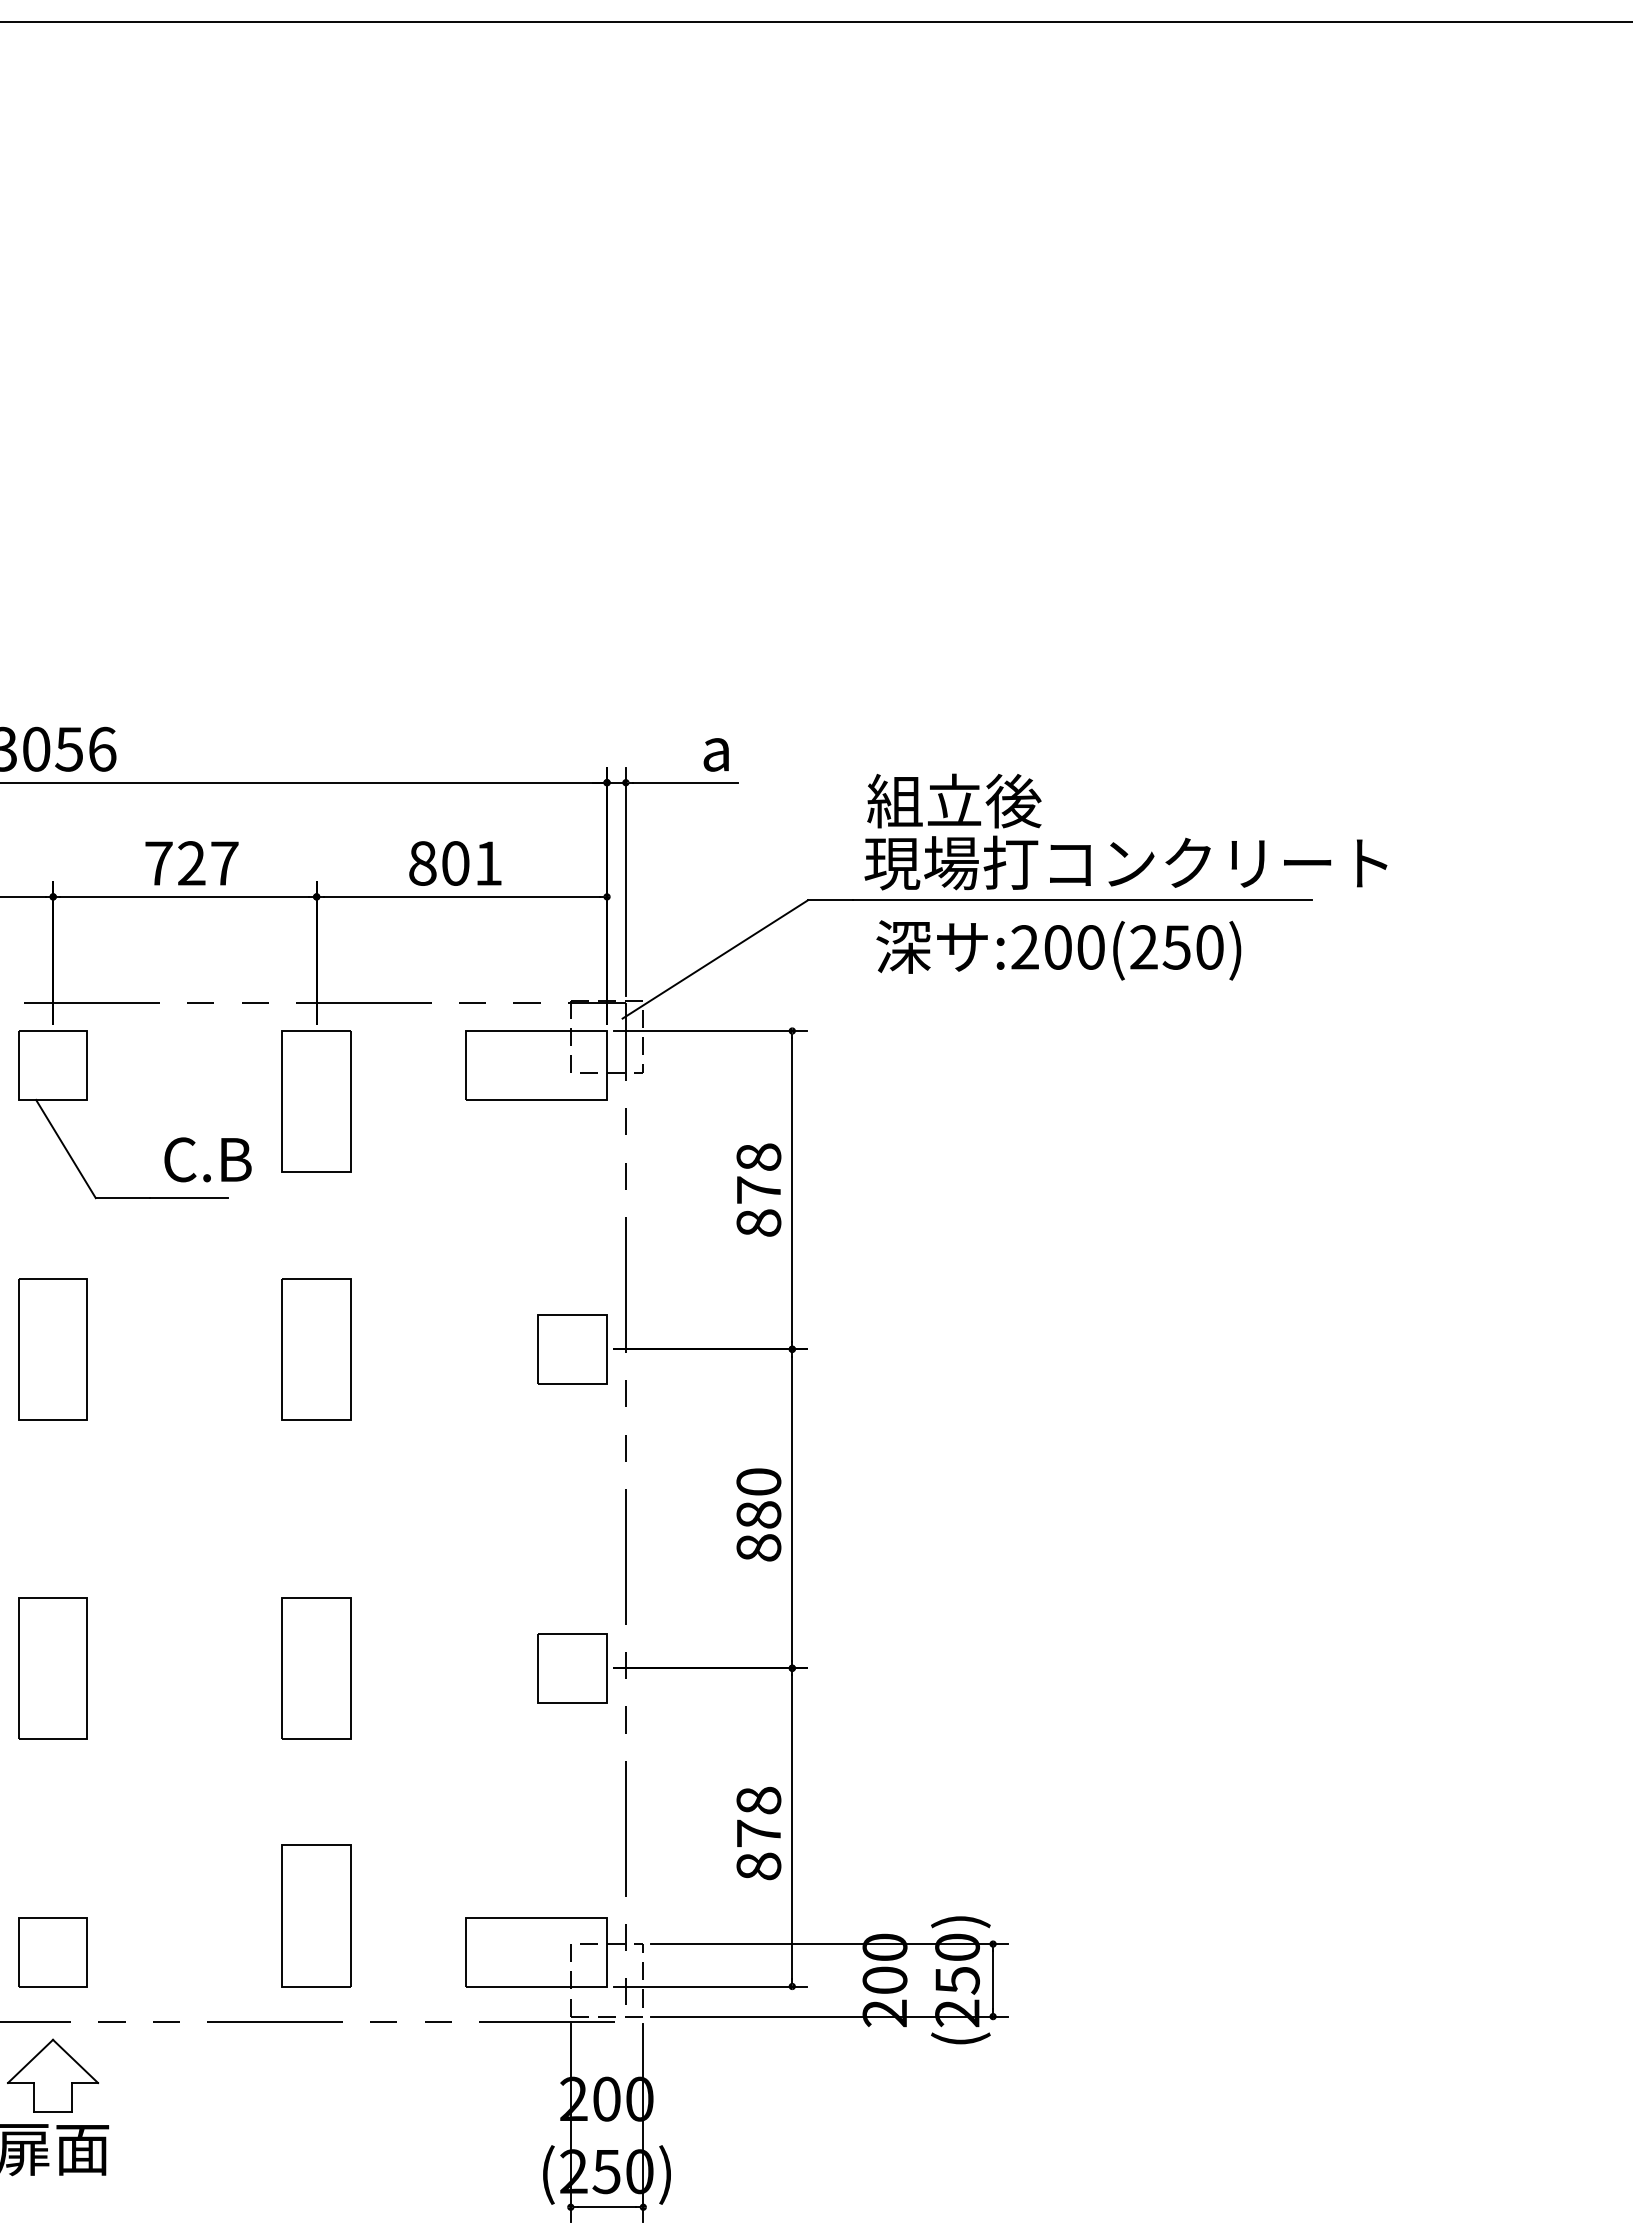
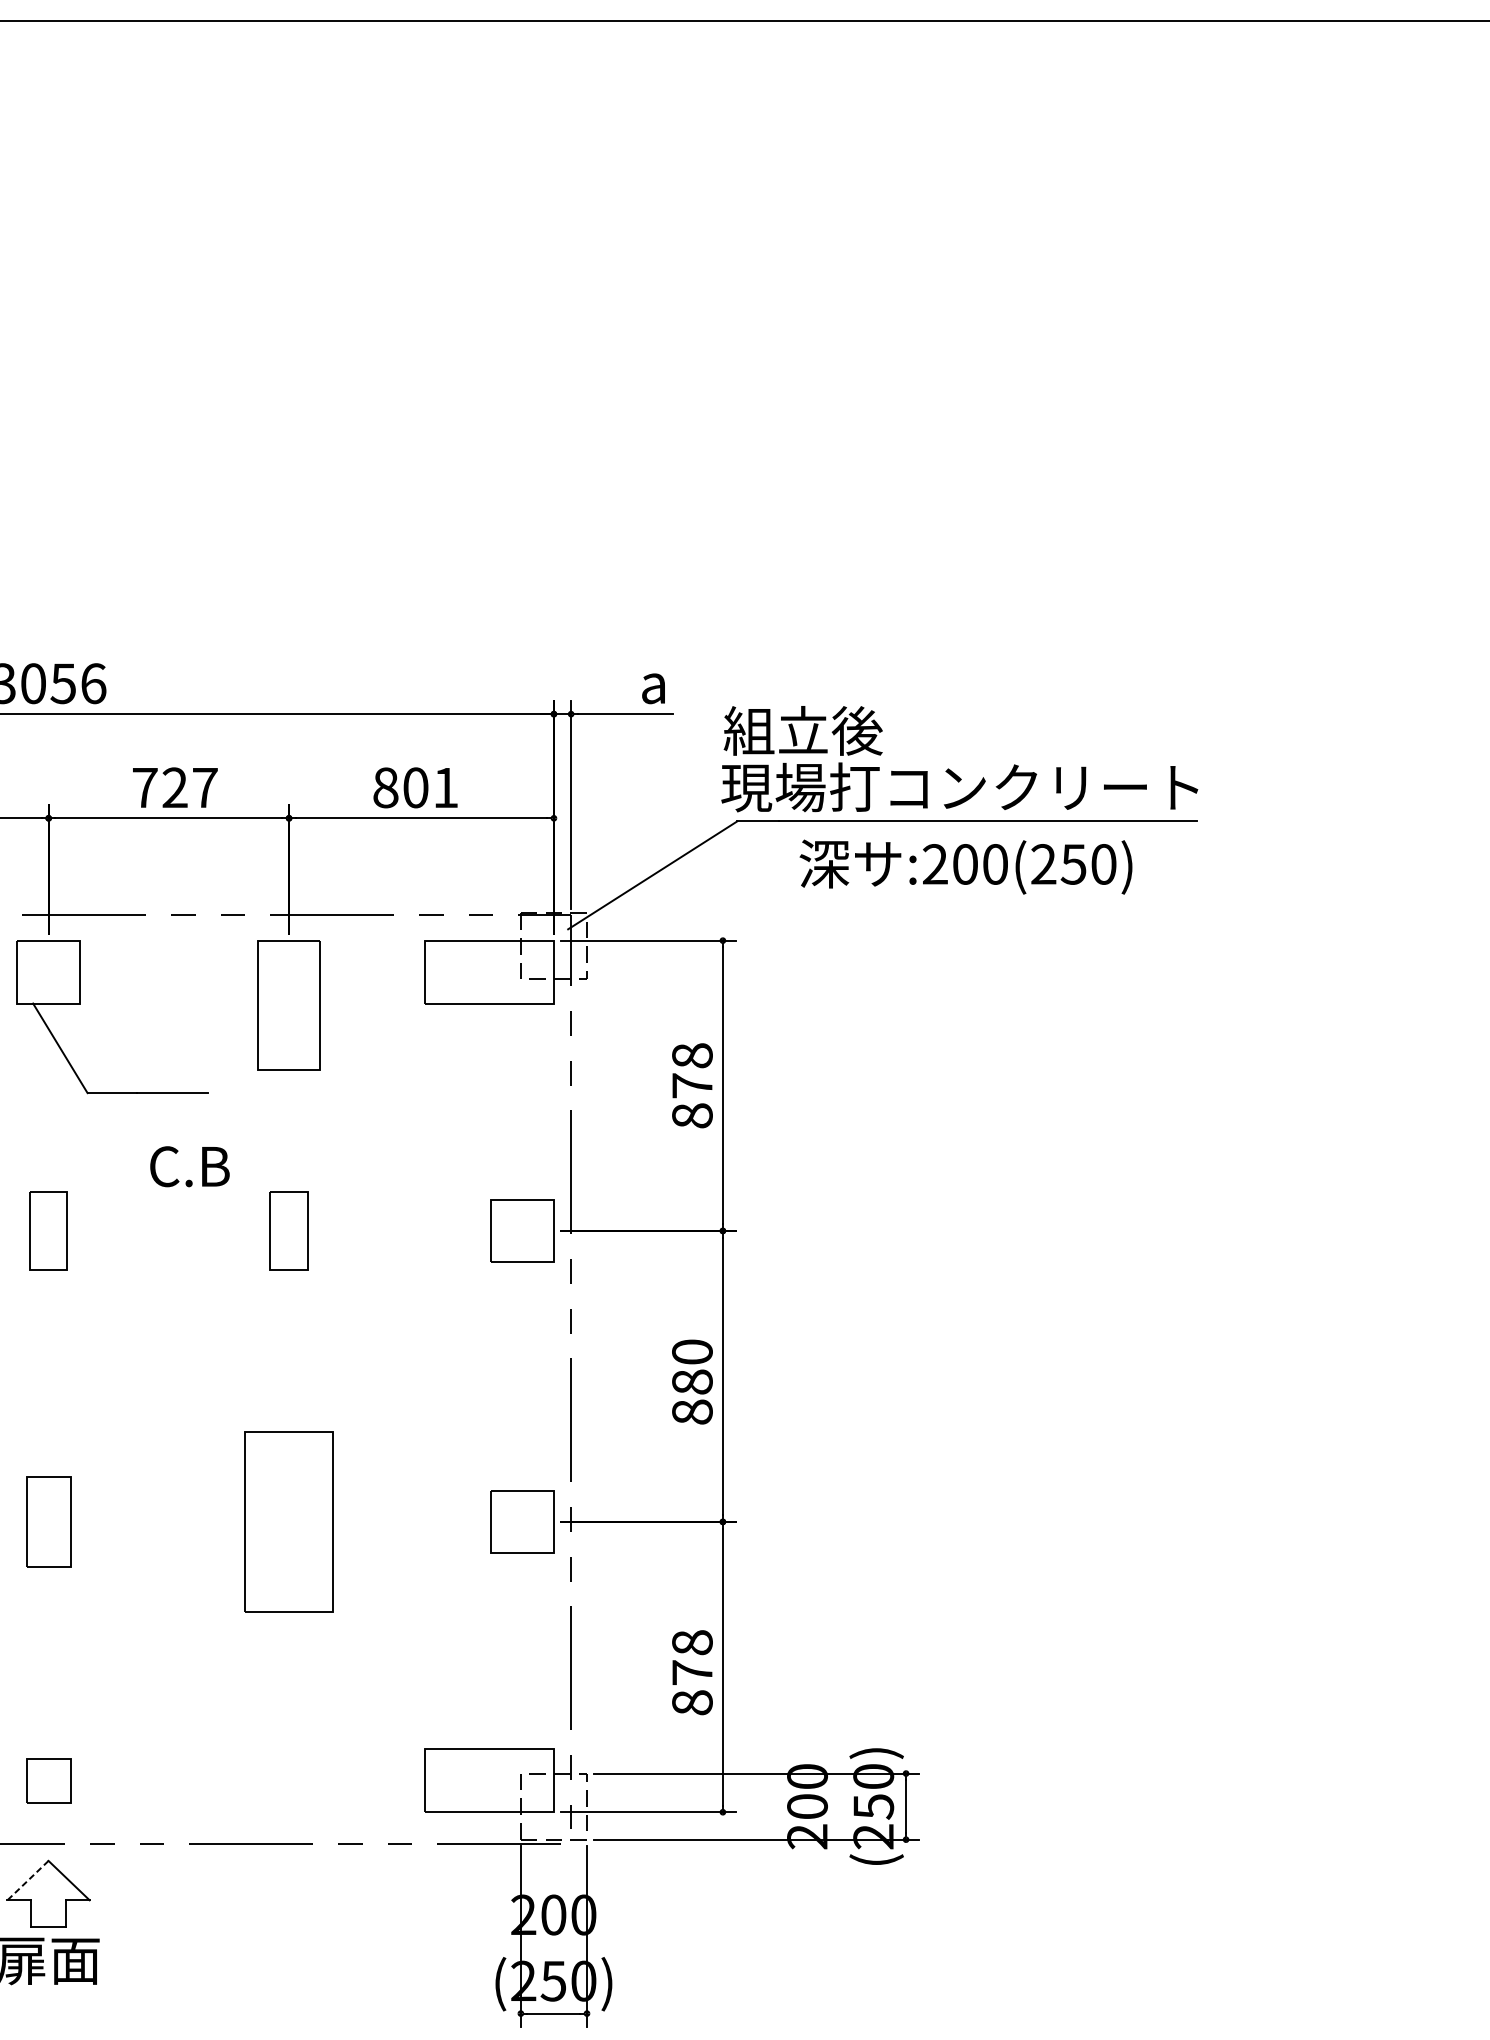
text: (1125, 831) -> (959, 758), moved
text: (207, 1159) -> (189, 1166), moved
part: (52, 1349) -> (48, 1231), size x0.6
part: (316, 1349) -> (288, 1231), size x0.6
part: (52, 1668) -> (48, 1522), size x0.7
part: (316, 1668) -> (288, 1522), size x1.4
part: (316, 1915) -> (288, 1747), removed
part: (52, 1952) -> (48, 1781), size x0.7
line: (30, 2061) -> (28, 1880), solid -> dashed

